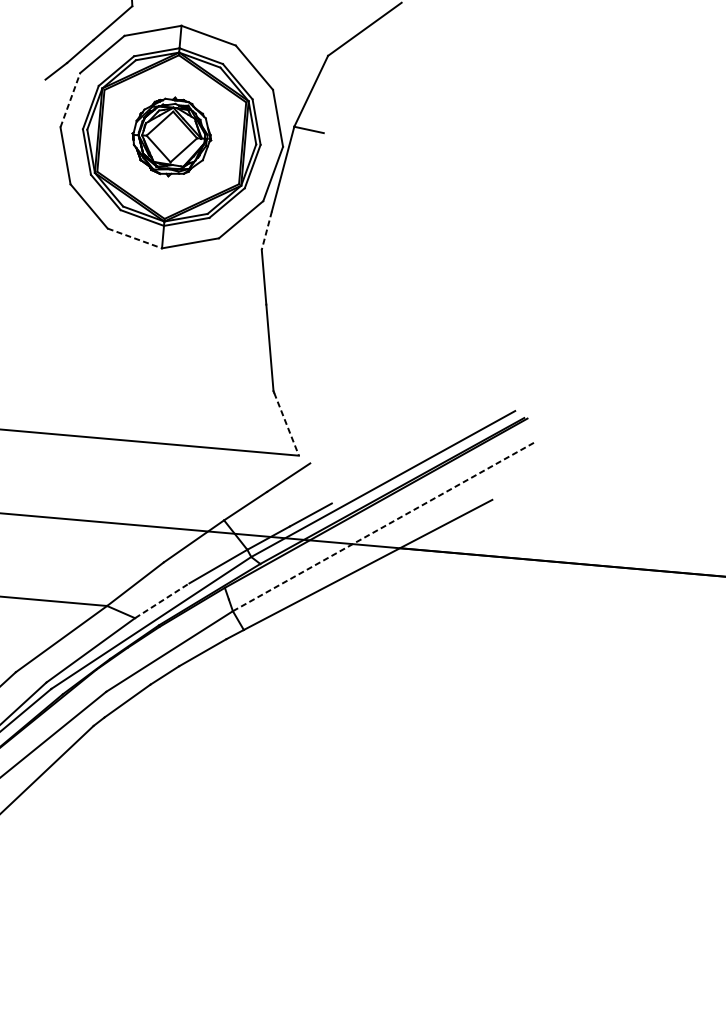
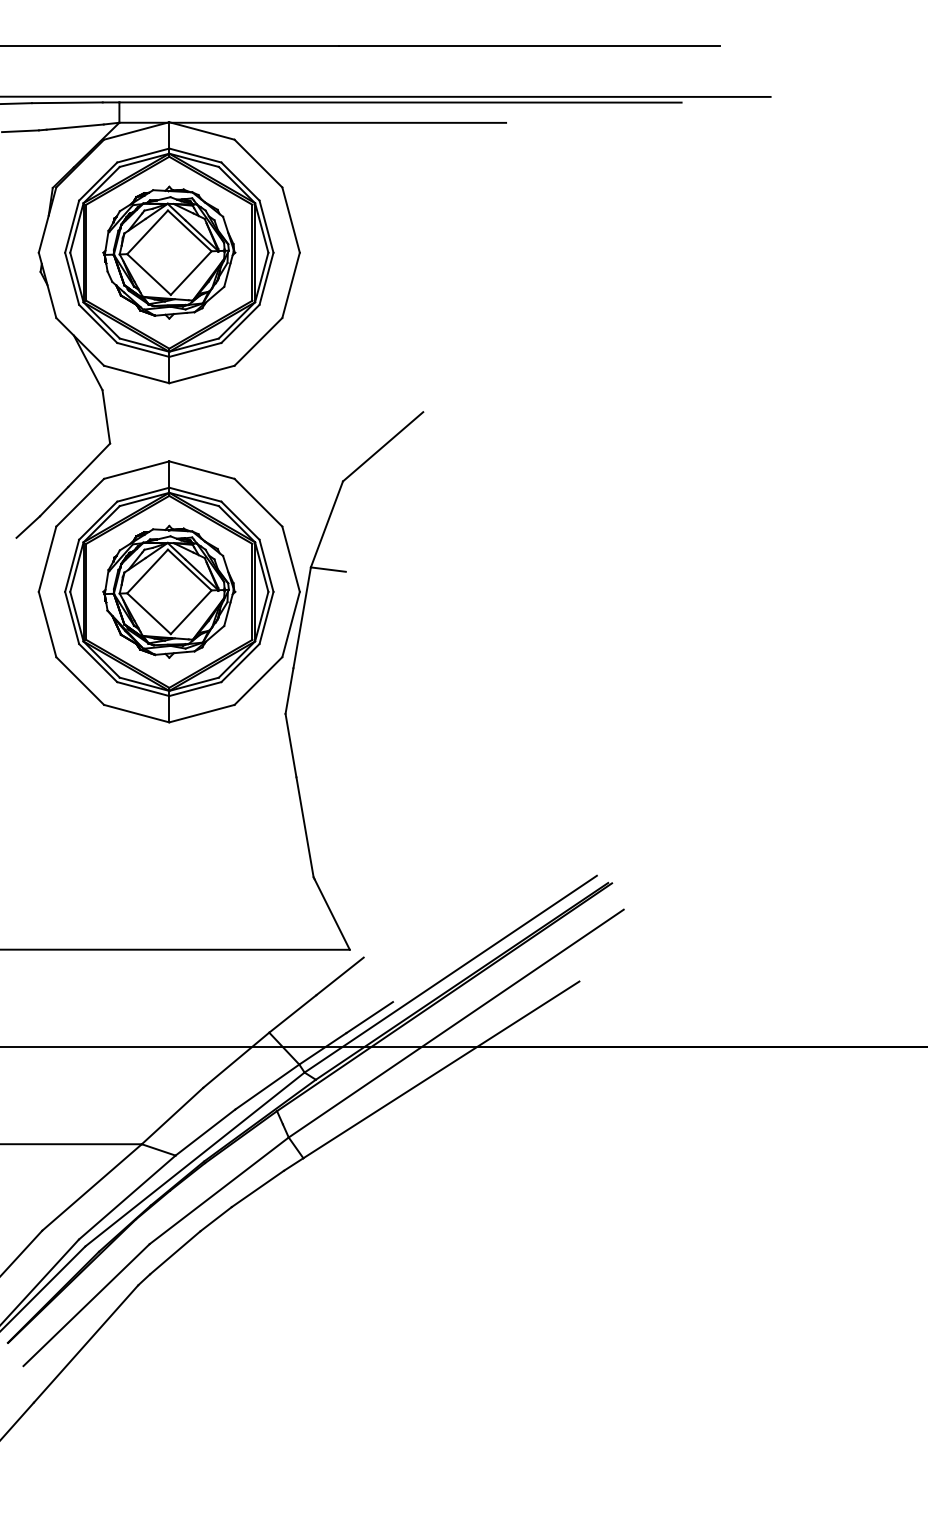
line: (70, 100) -> (47, 559), dashed -> solid
part: (171, 136) -> (169, 591), size x1.43
line: (266, 230) -> (289, 691), dashed -> solid
line: (134, 238) -> (136, 713), dashed -> solid
line: (286, 424) -> (332, 914), dashed -> solid
line: (384, 526) -> (456, 1023), dashed -> solid
line: (162, 600) -> (205, 1132), dashed -> solid

